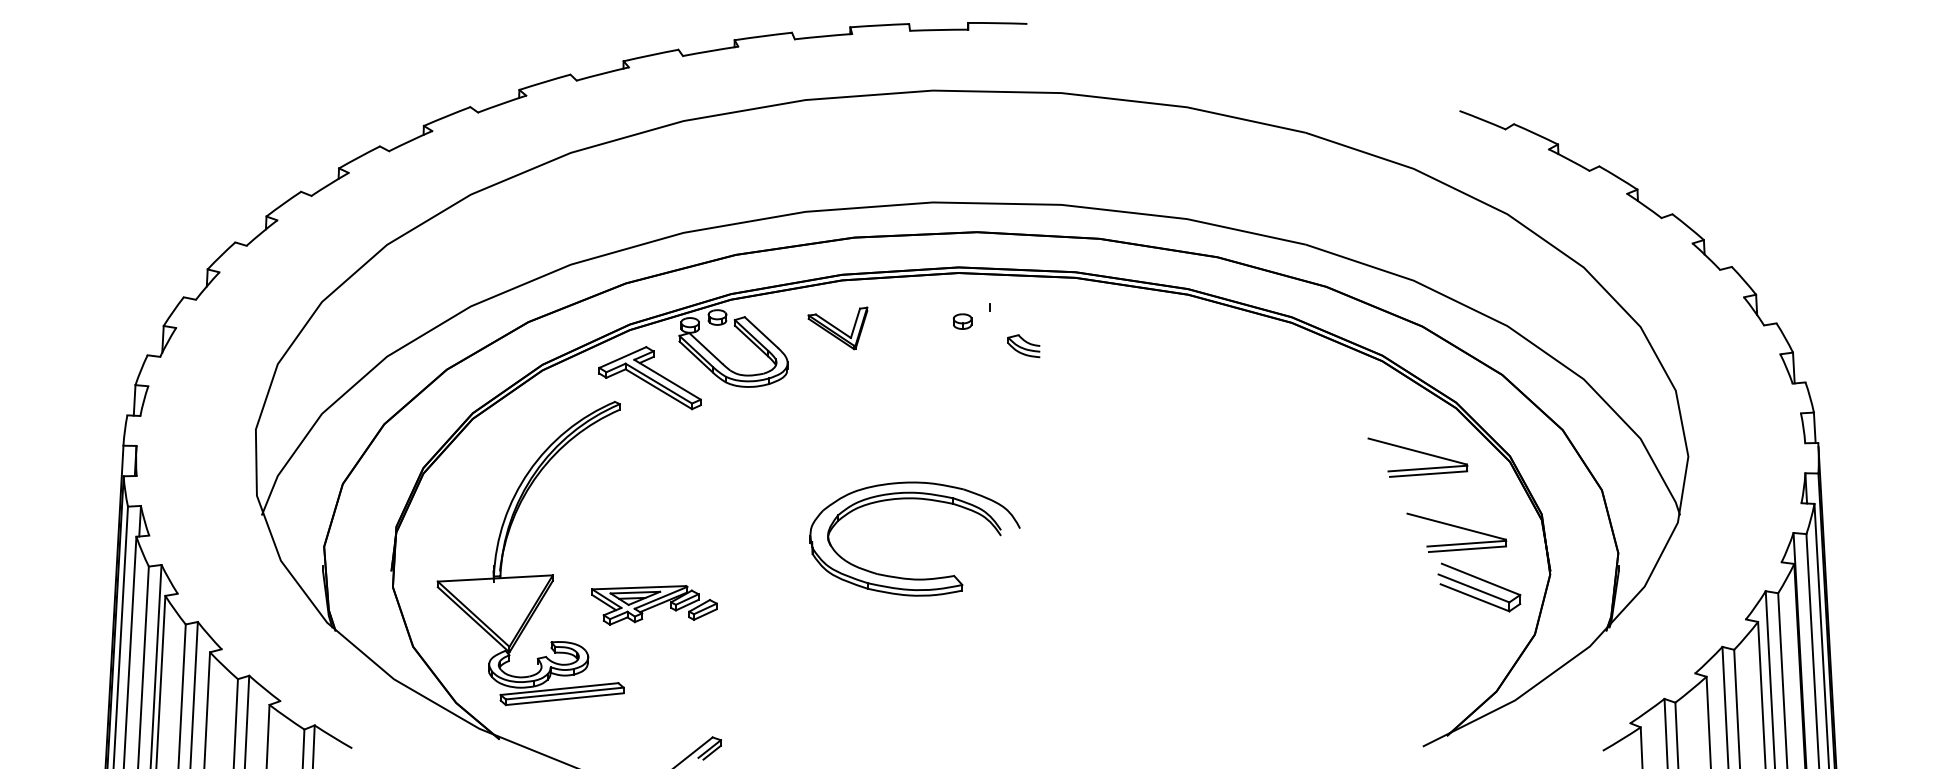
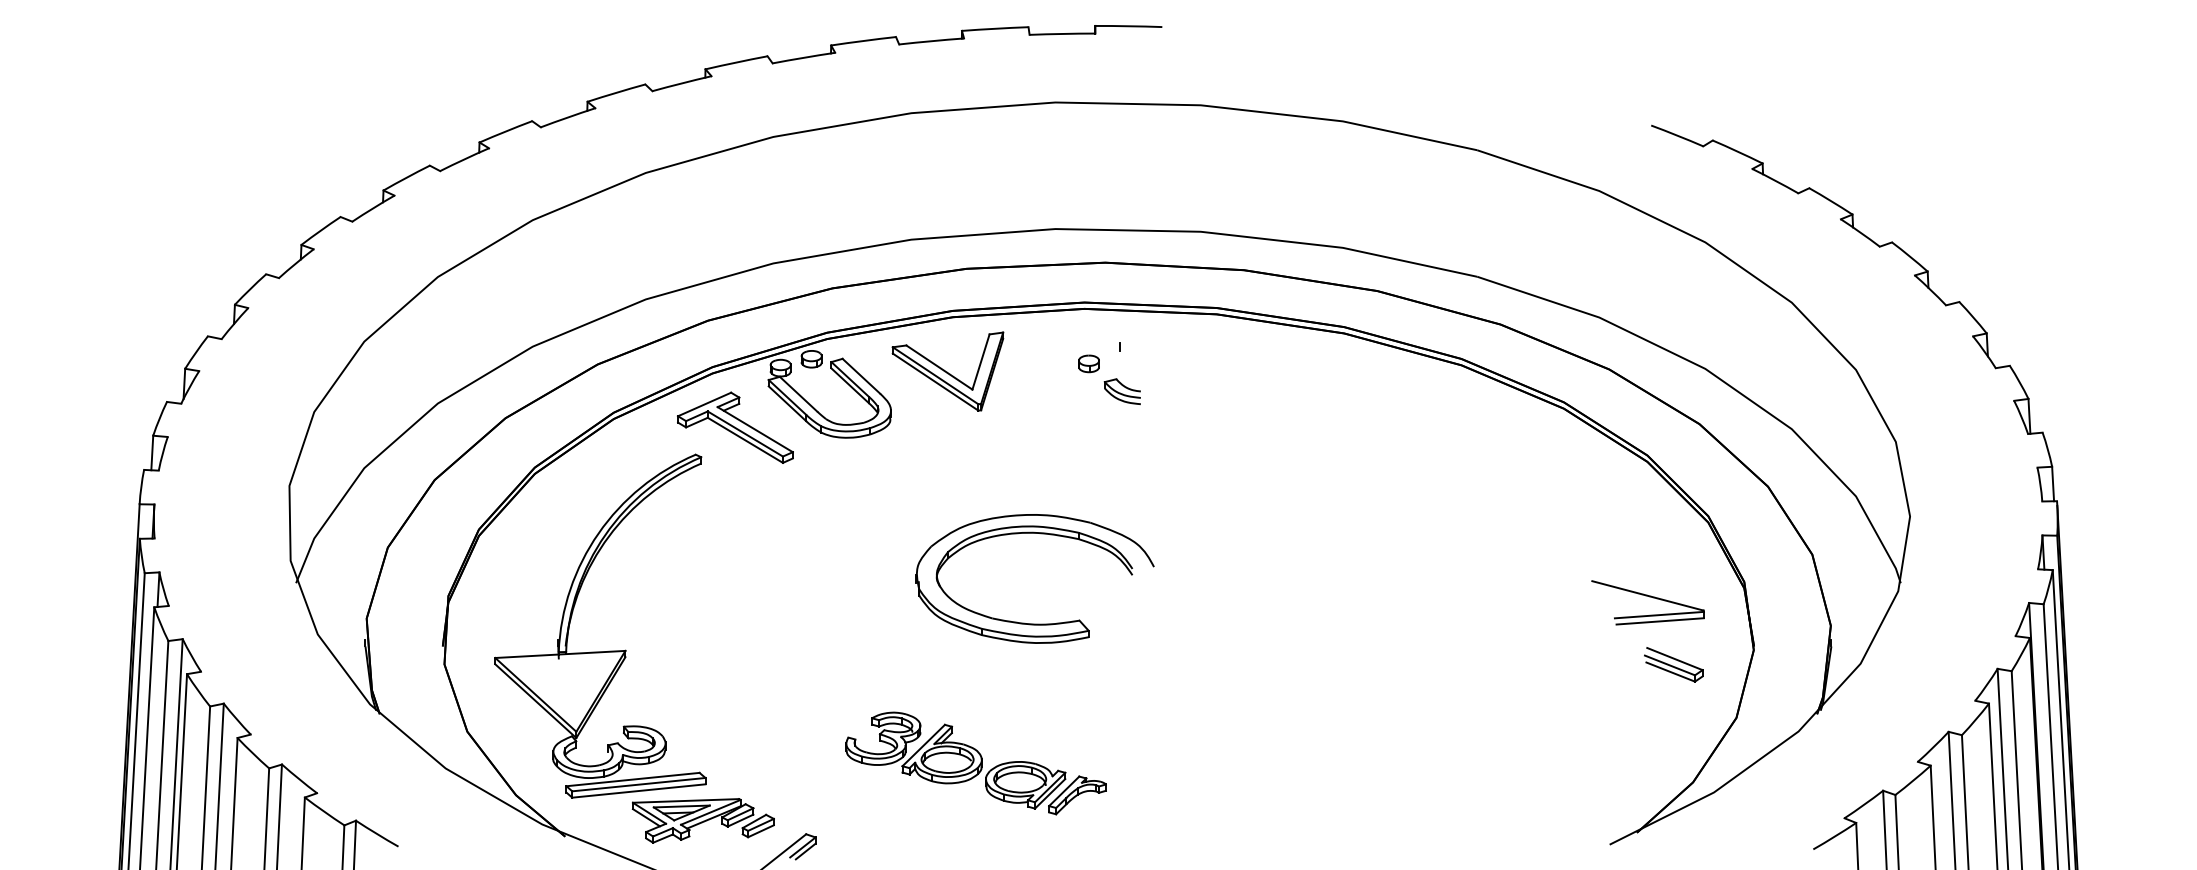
part: (837, 328) -> (947, 371), size x1.67
part: (1023, 346) -> (1121, 391), moved
part: (1417, 457) -> (1603, 517), removed
part: (919, 499) -> (1040, 534), moved
part: (1479, 587) -> (1673, 664), size x0.62
part: (653, 605) -> (702, 820), moved
part: (862, 674) -> (975, 763), added

